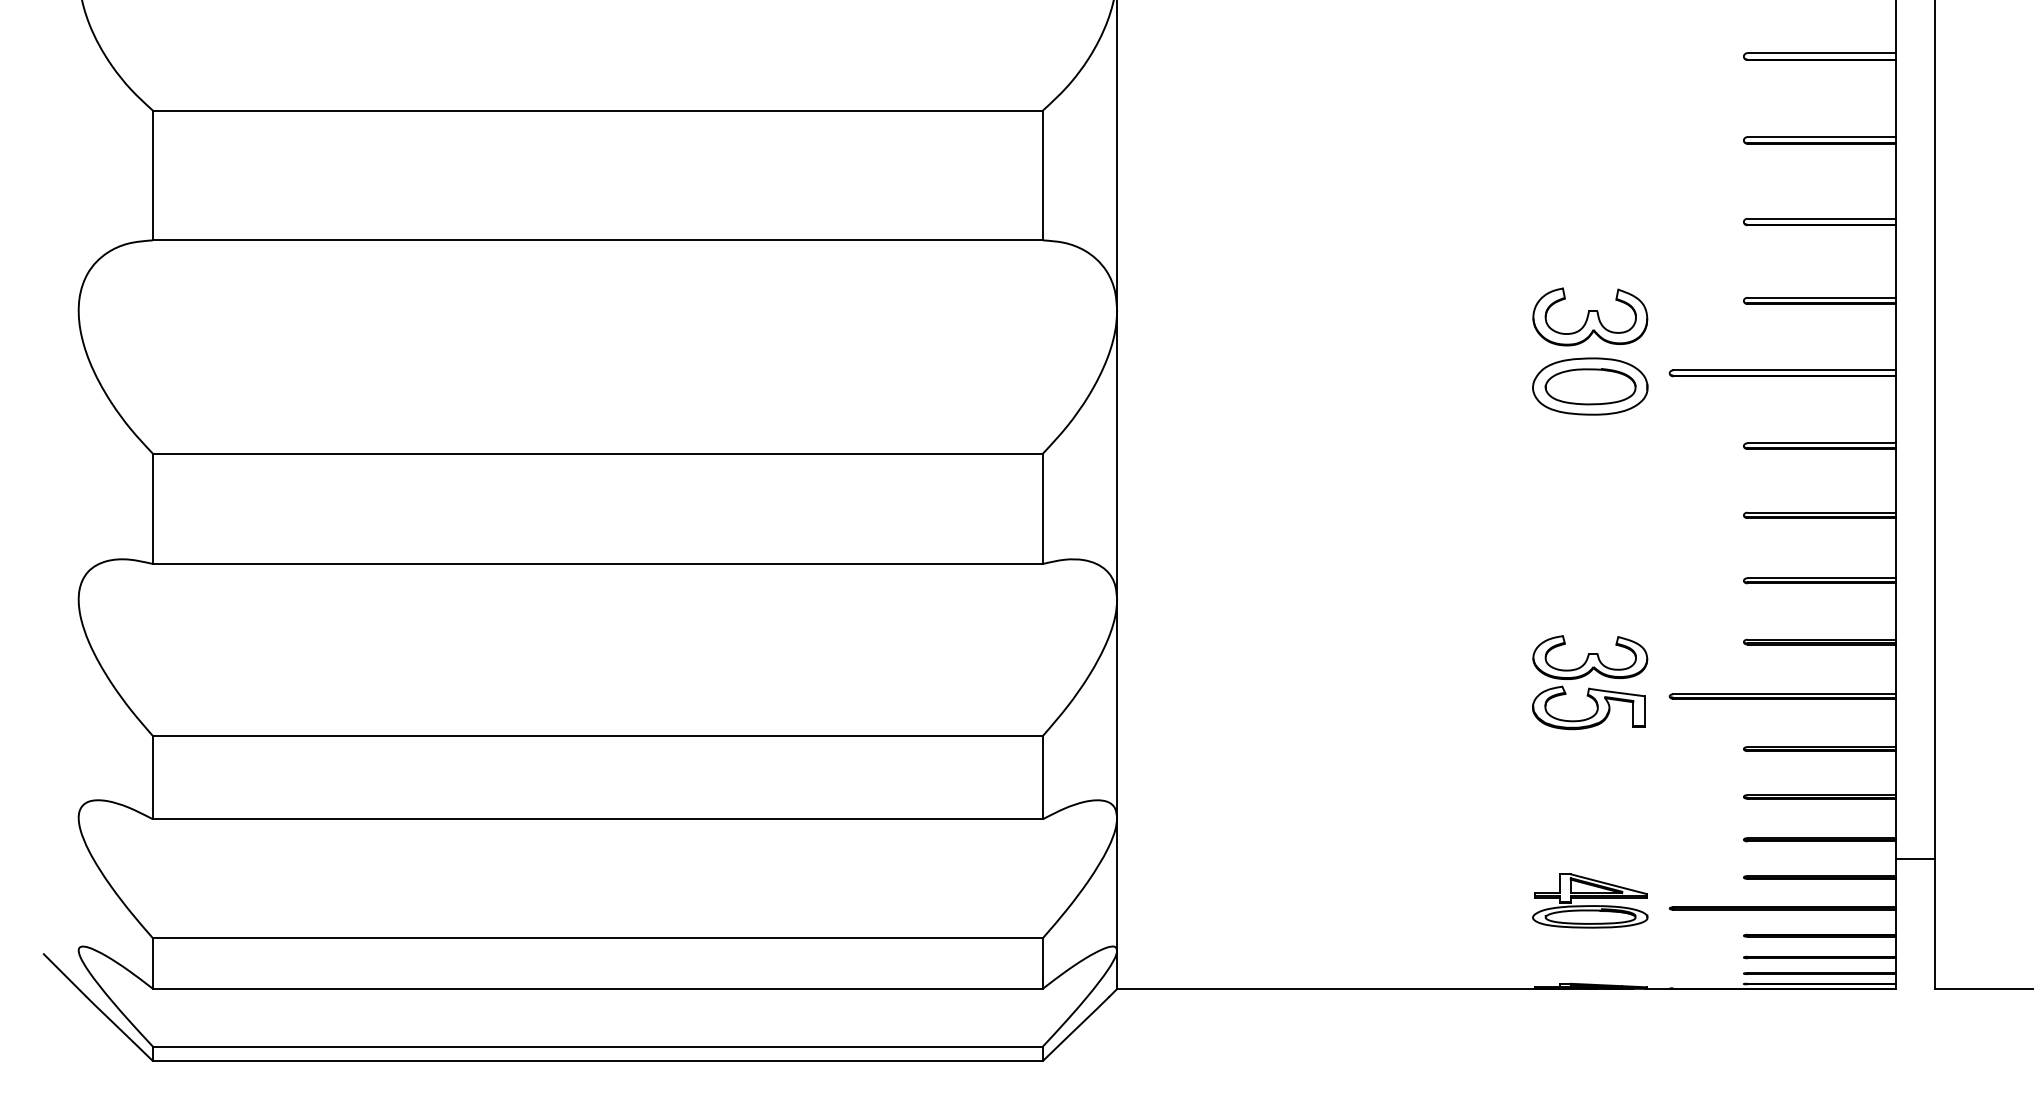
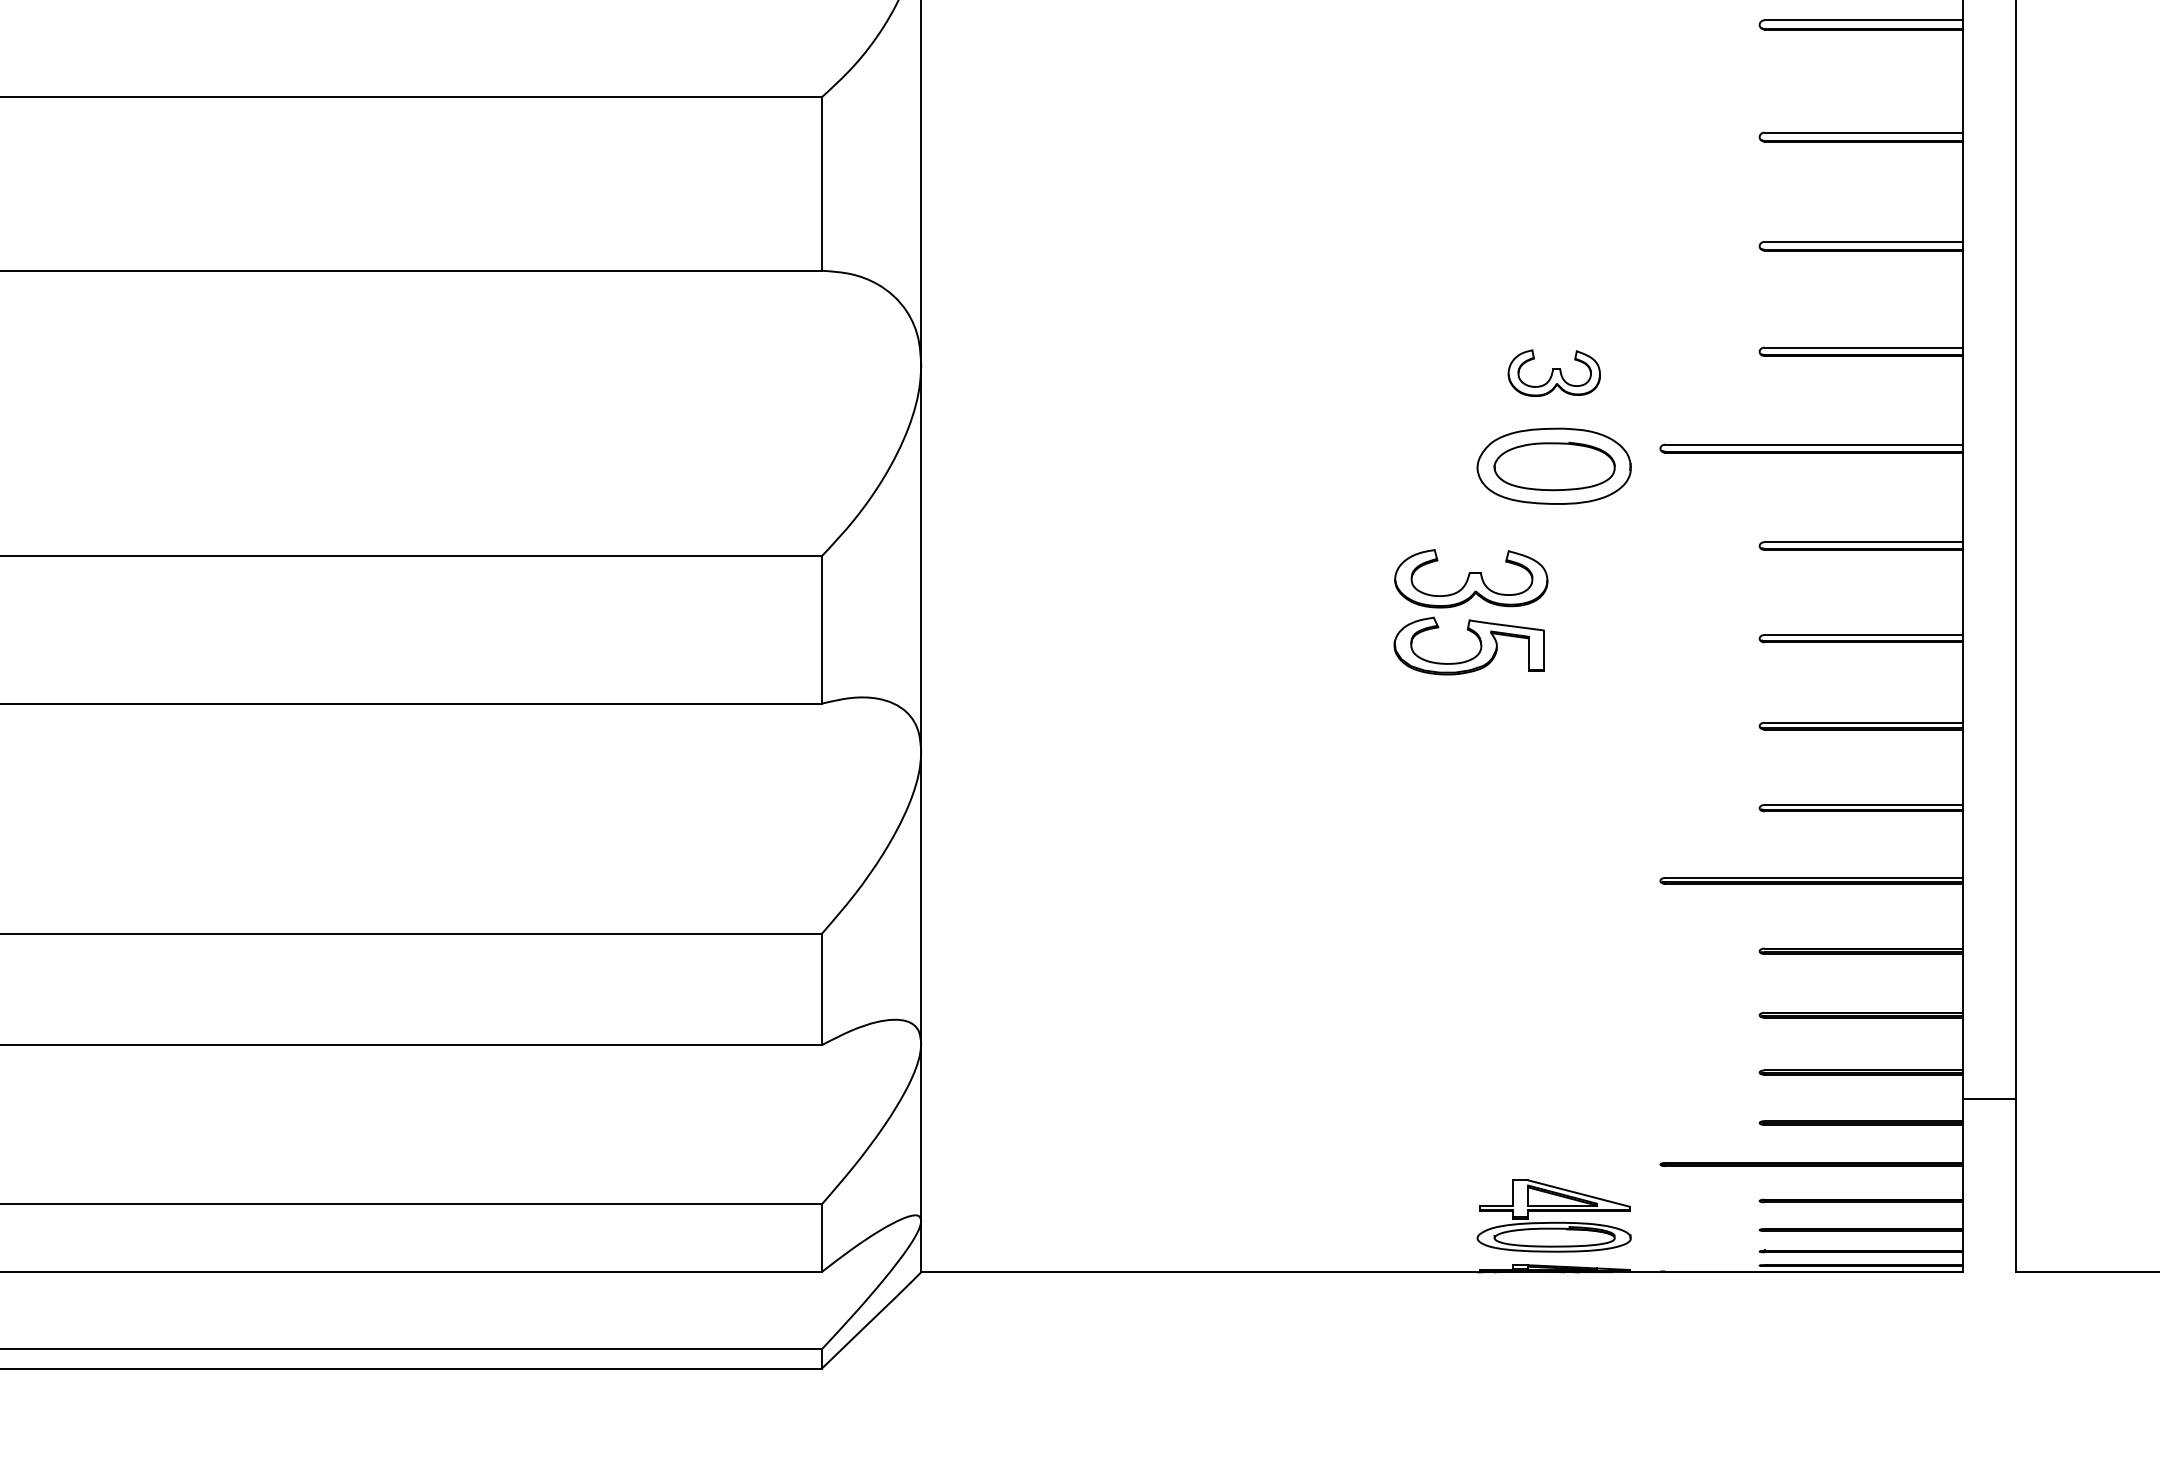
part: (1590, 316) -> (1554, 372), size x0.6
part: (1590, 682) -> (1471, 612), moved
part: (1590, 900) -> (1554, 1215), moved

